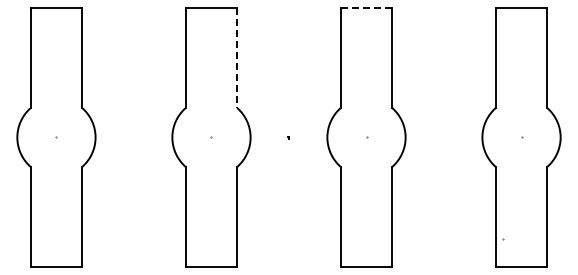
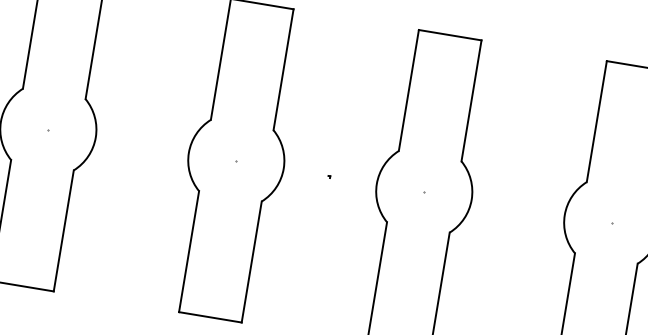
line: (366, 8) -> (450, 35), dashed -> solid
line: (237, 58) -> (283, 70), dashed -> solid

